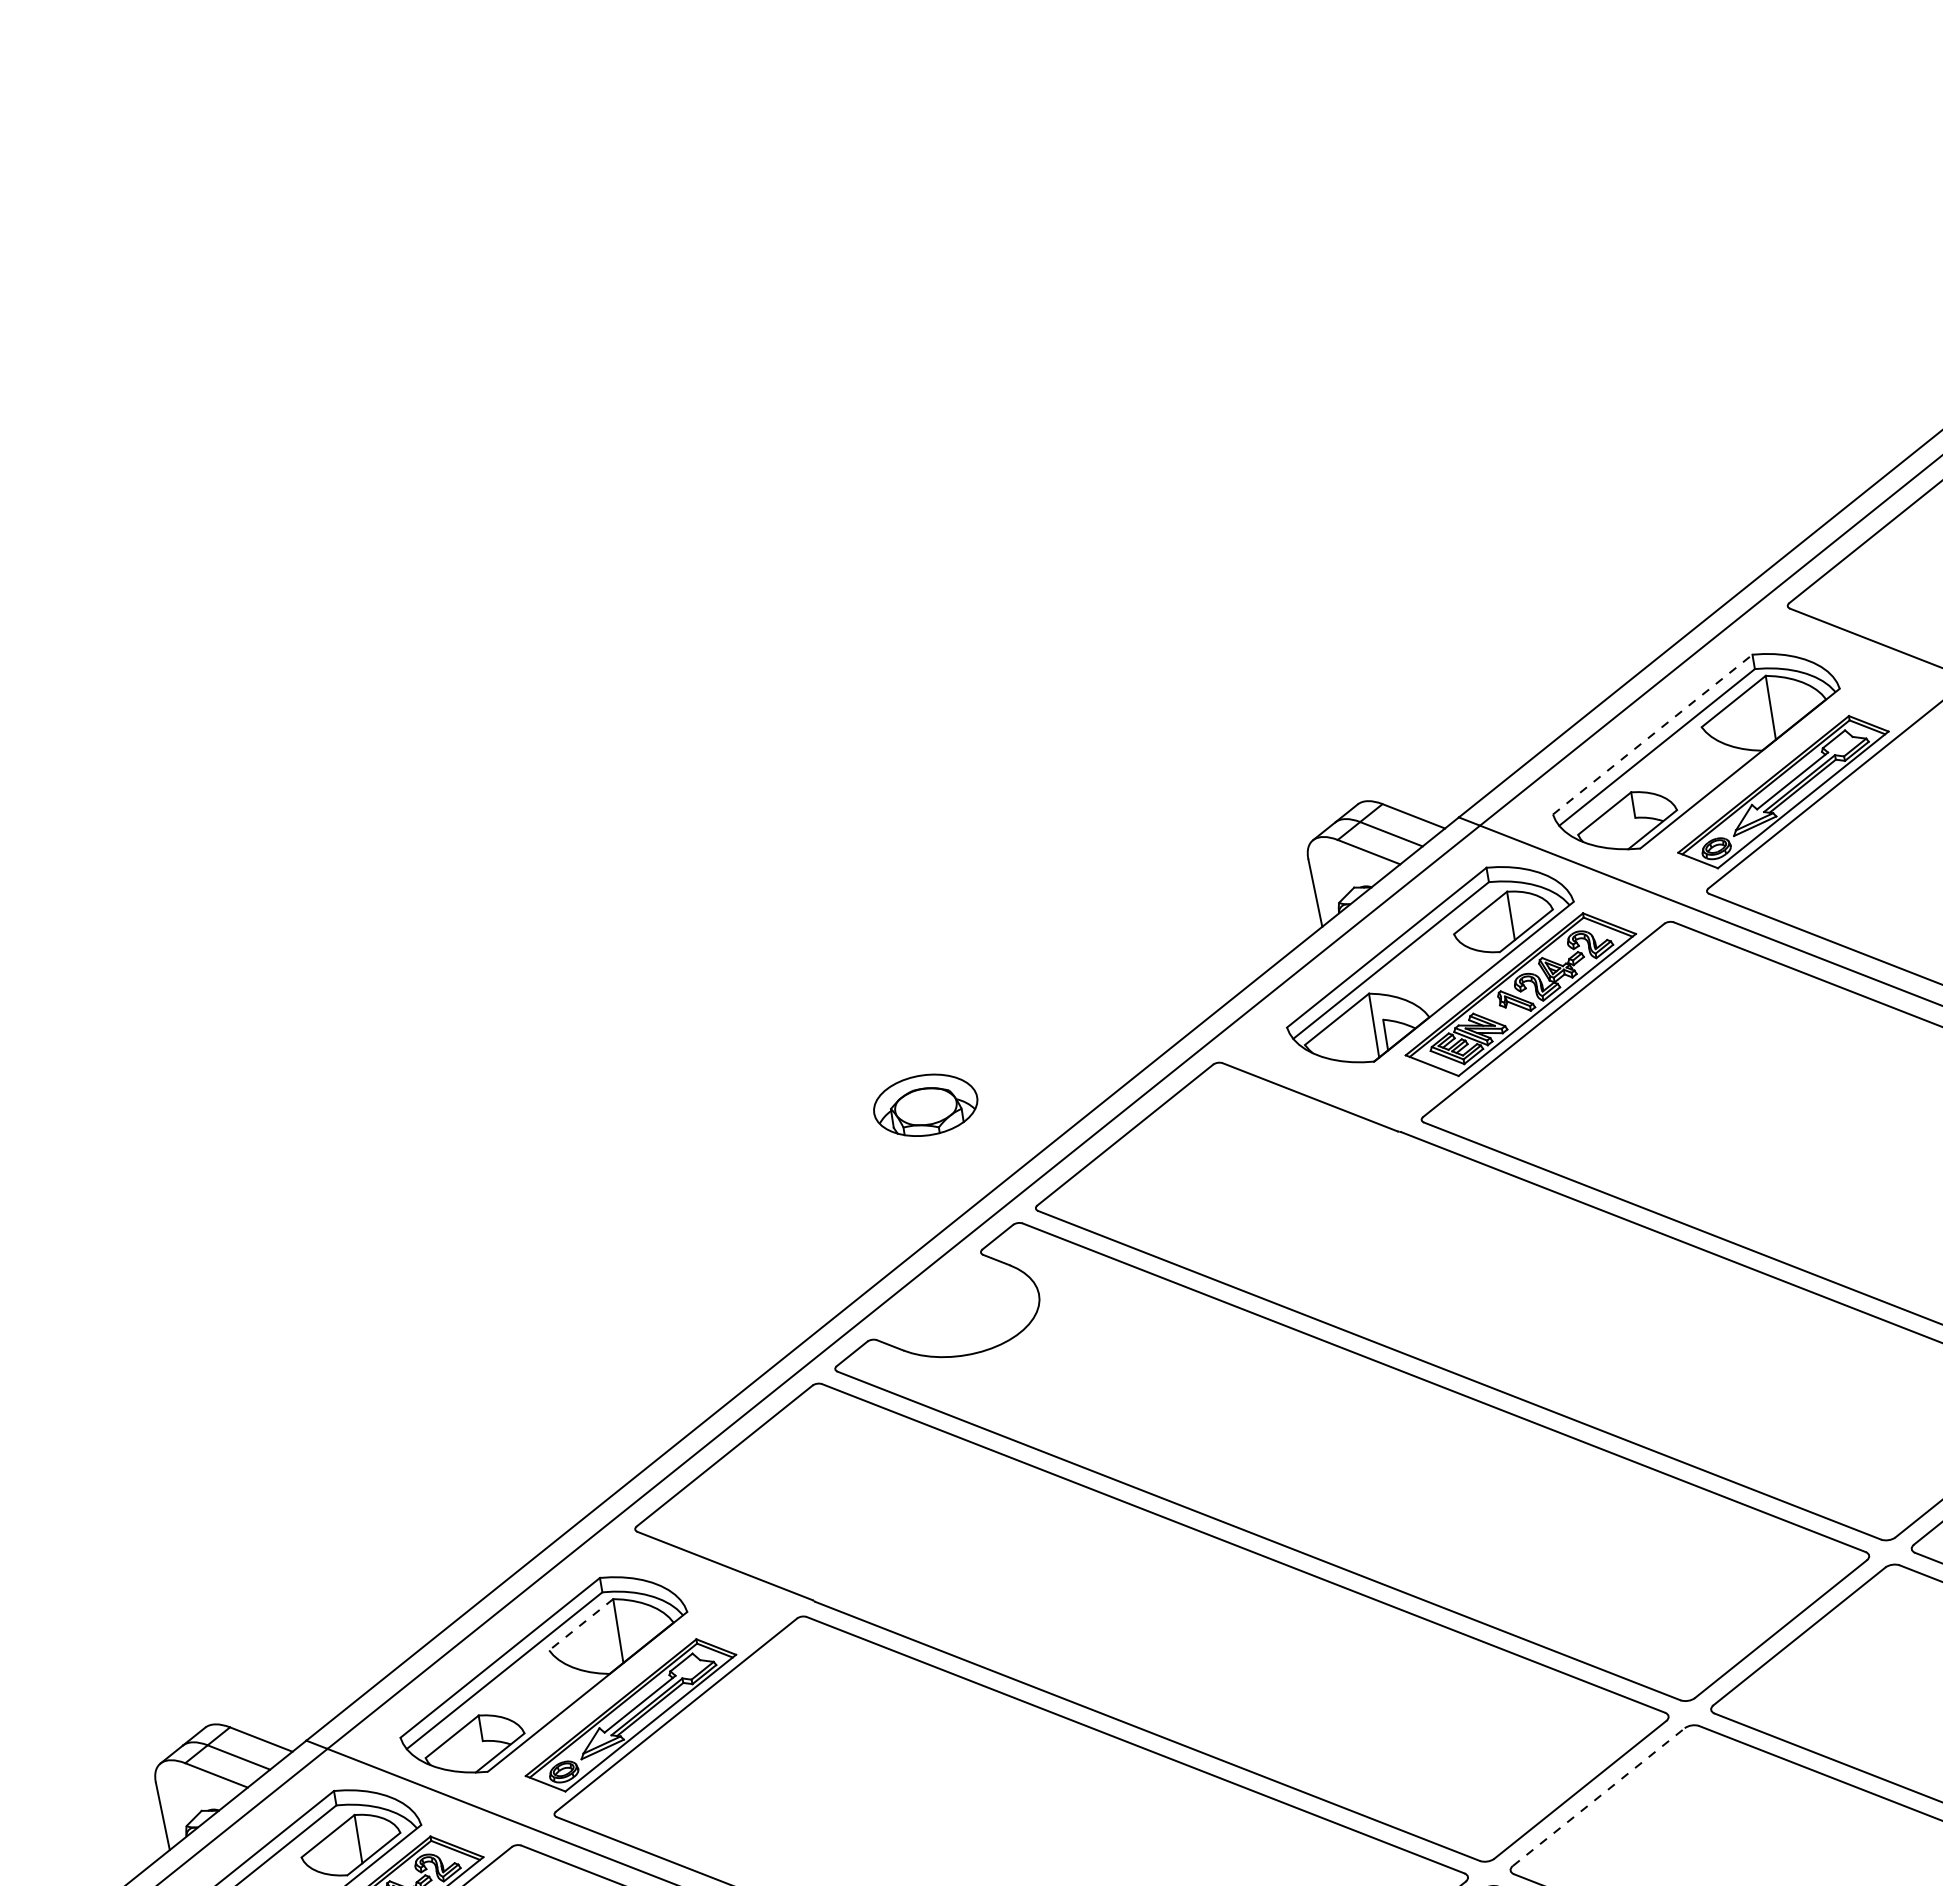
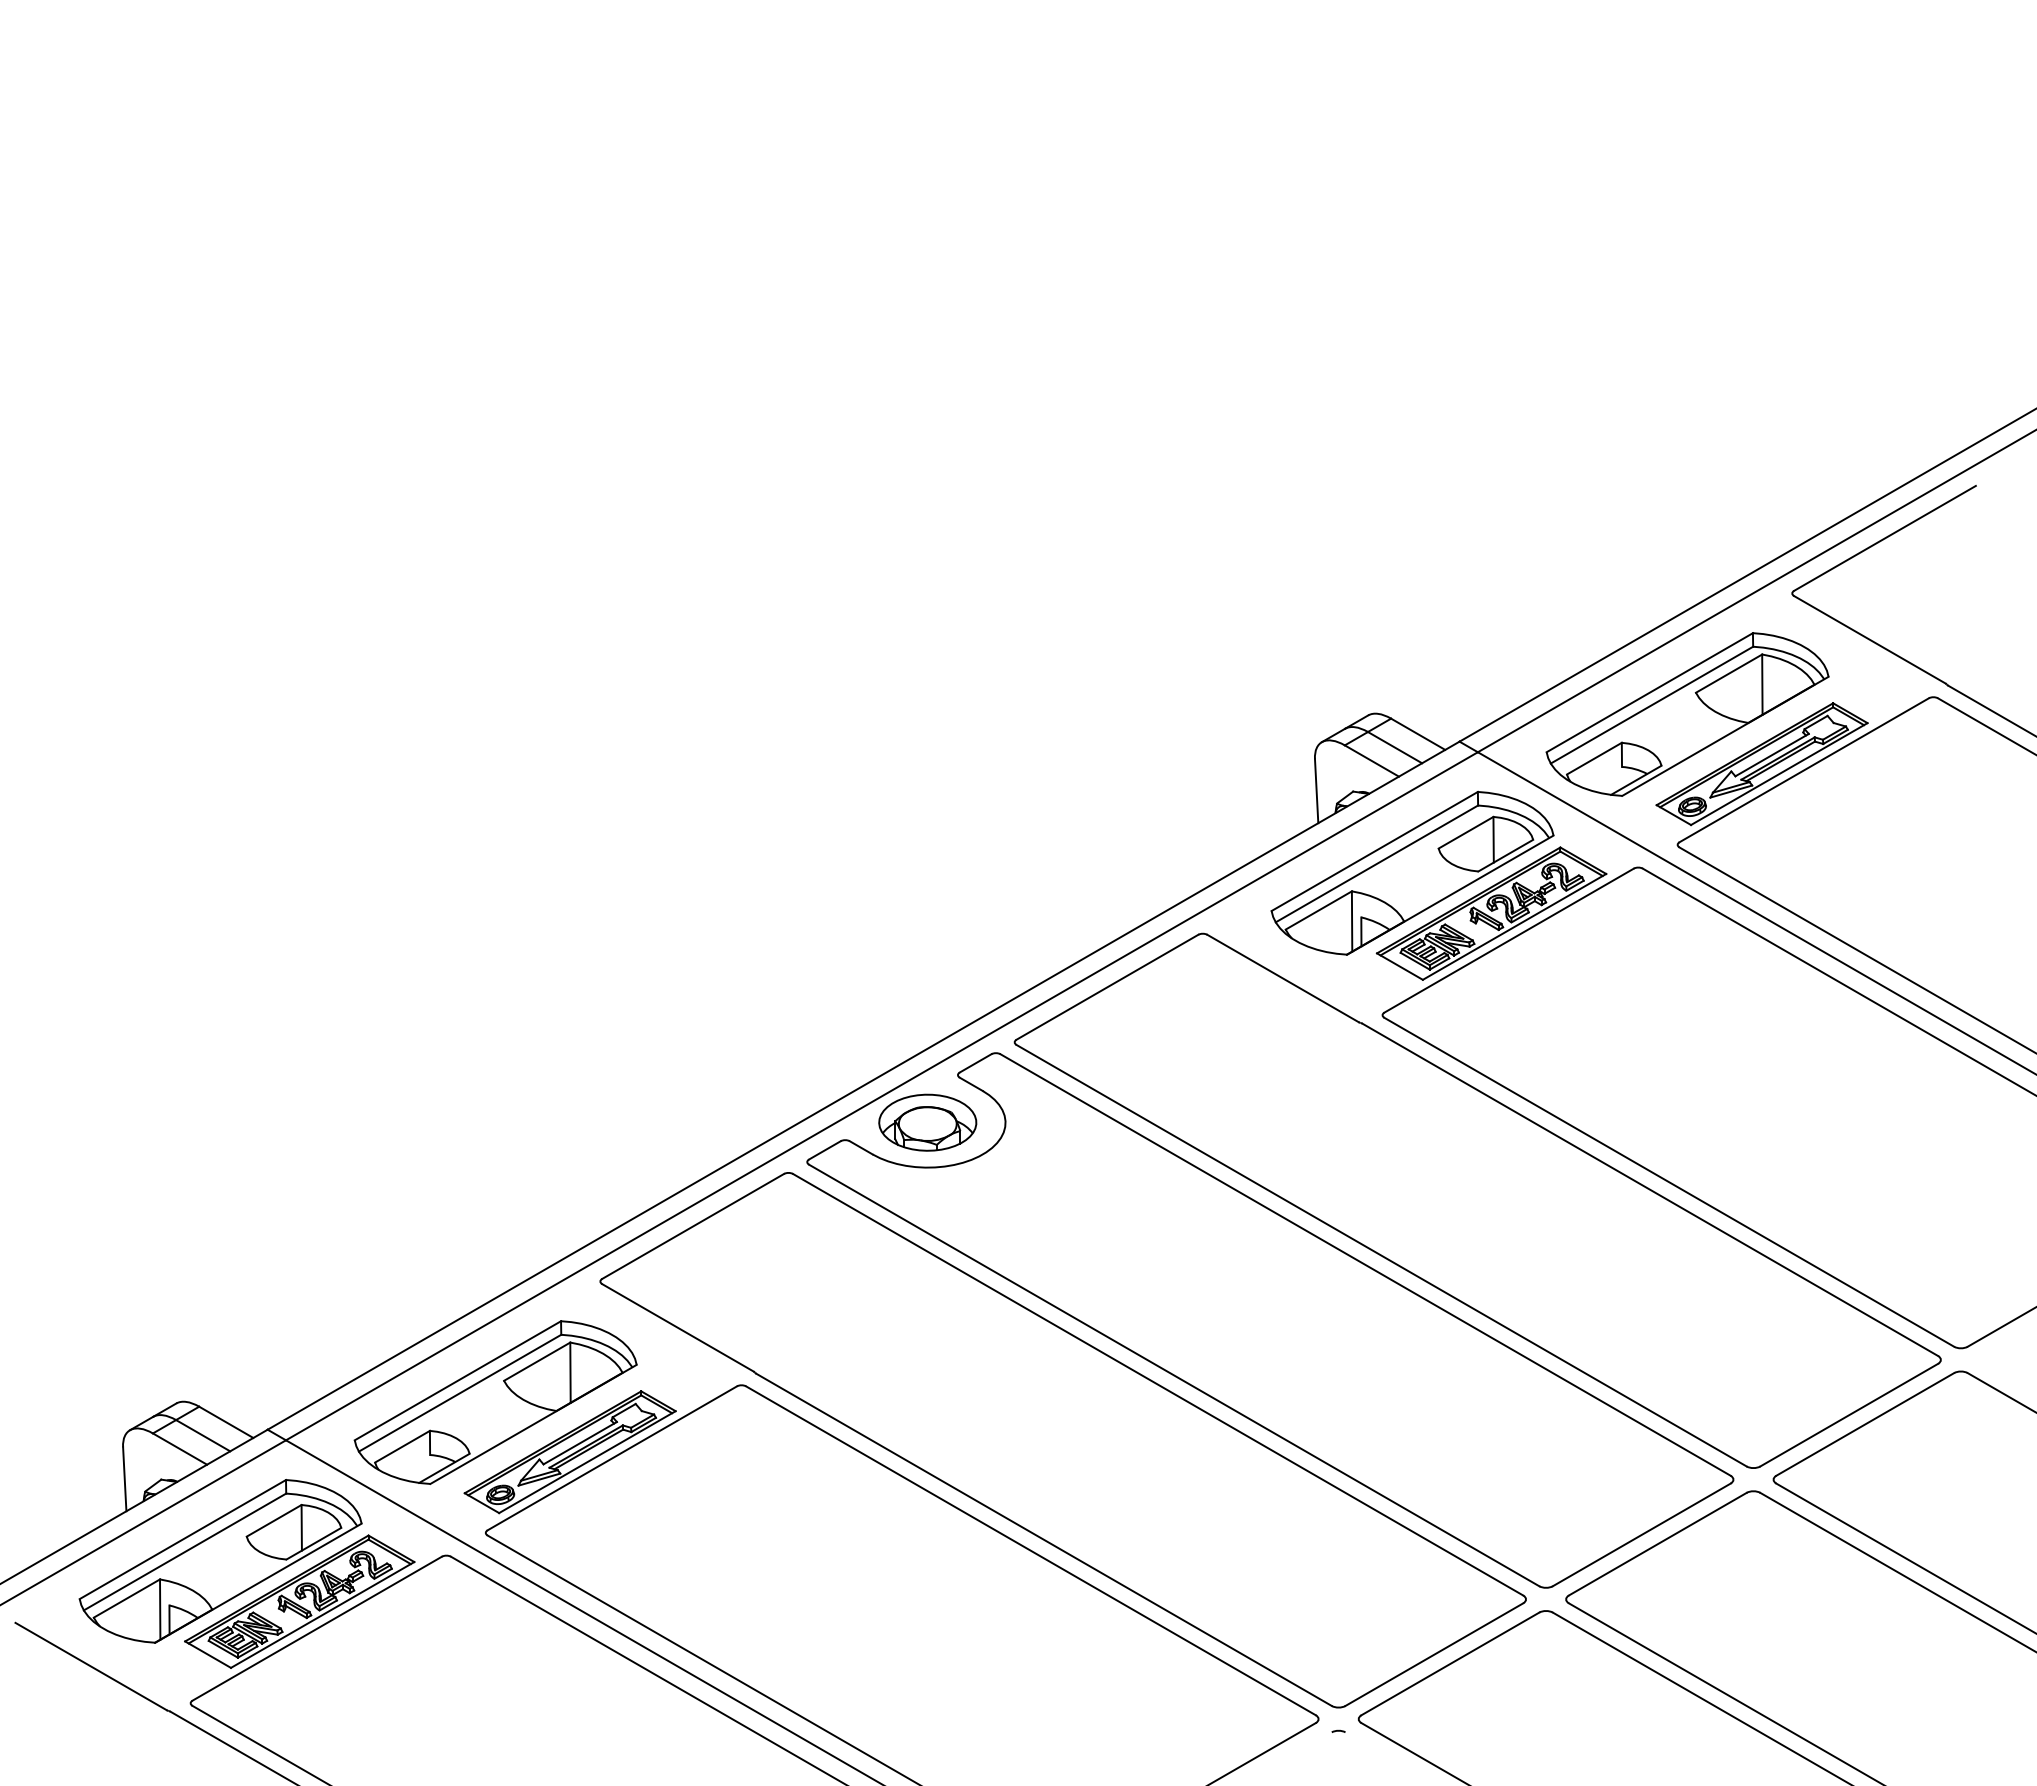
line: (1653, 734) -> (1650, 692), dashed -> solid
part: (925, 1105) -> (927, 1122), moved
line: (580, 1624) -> (536, 1361), dashed -> solid
line: (1598, 1796) -> (1450, 1663), dashed -> solid

